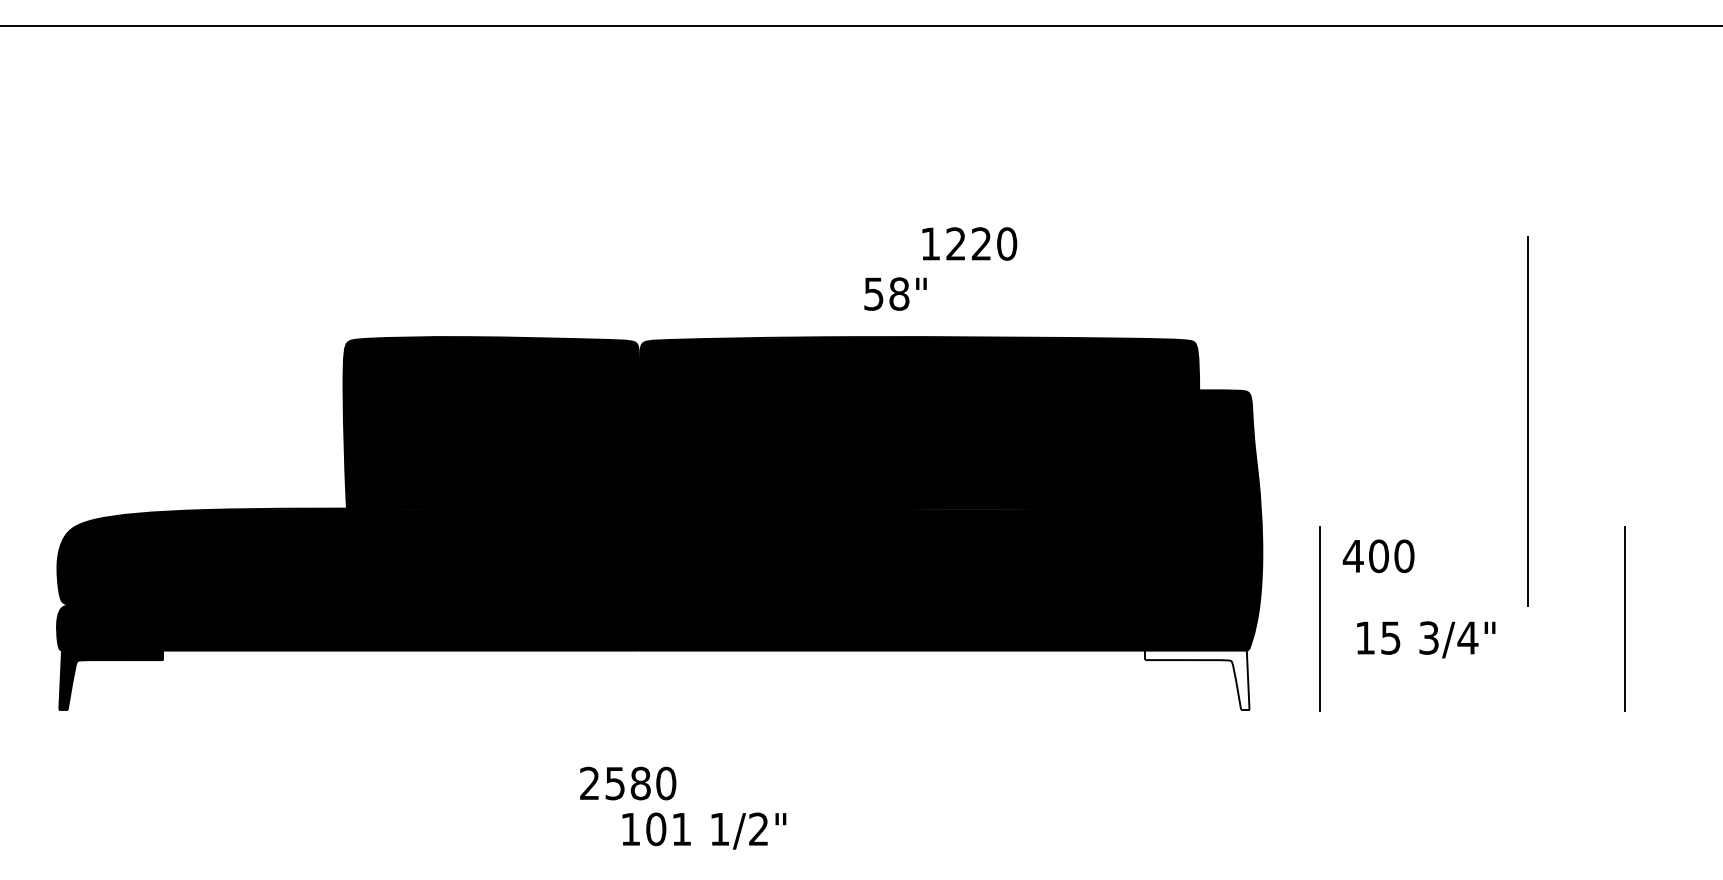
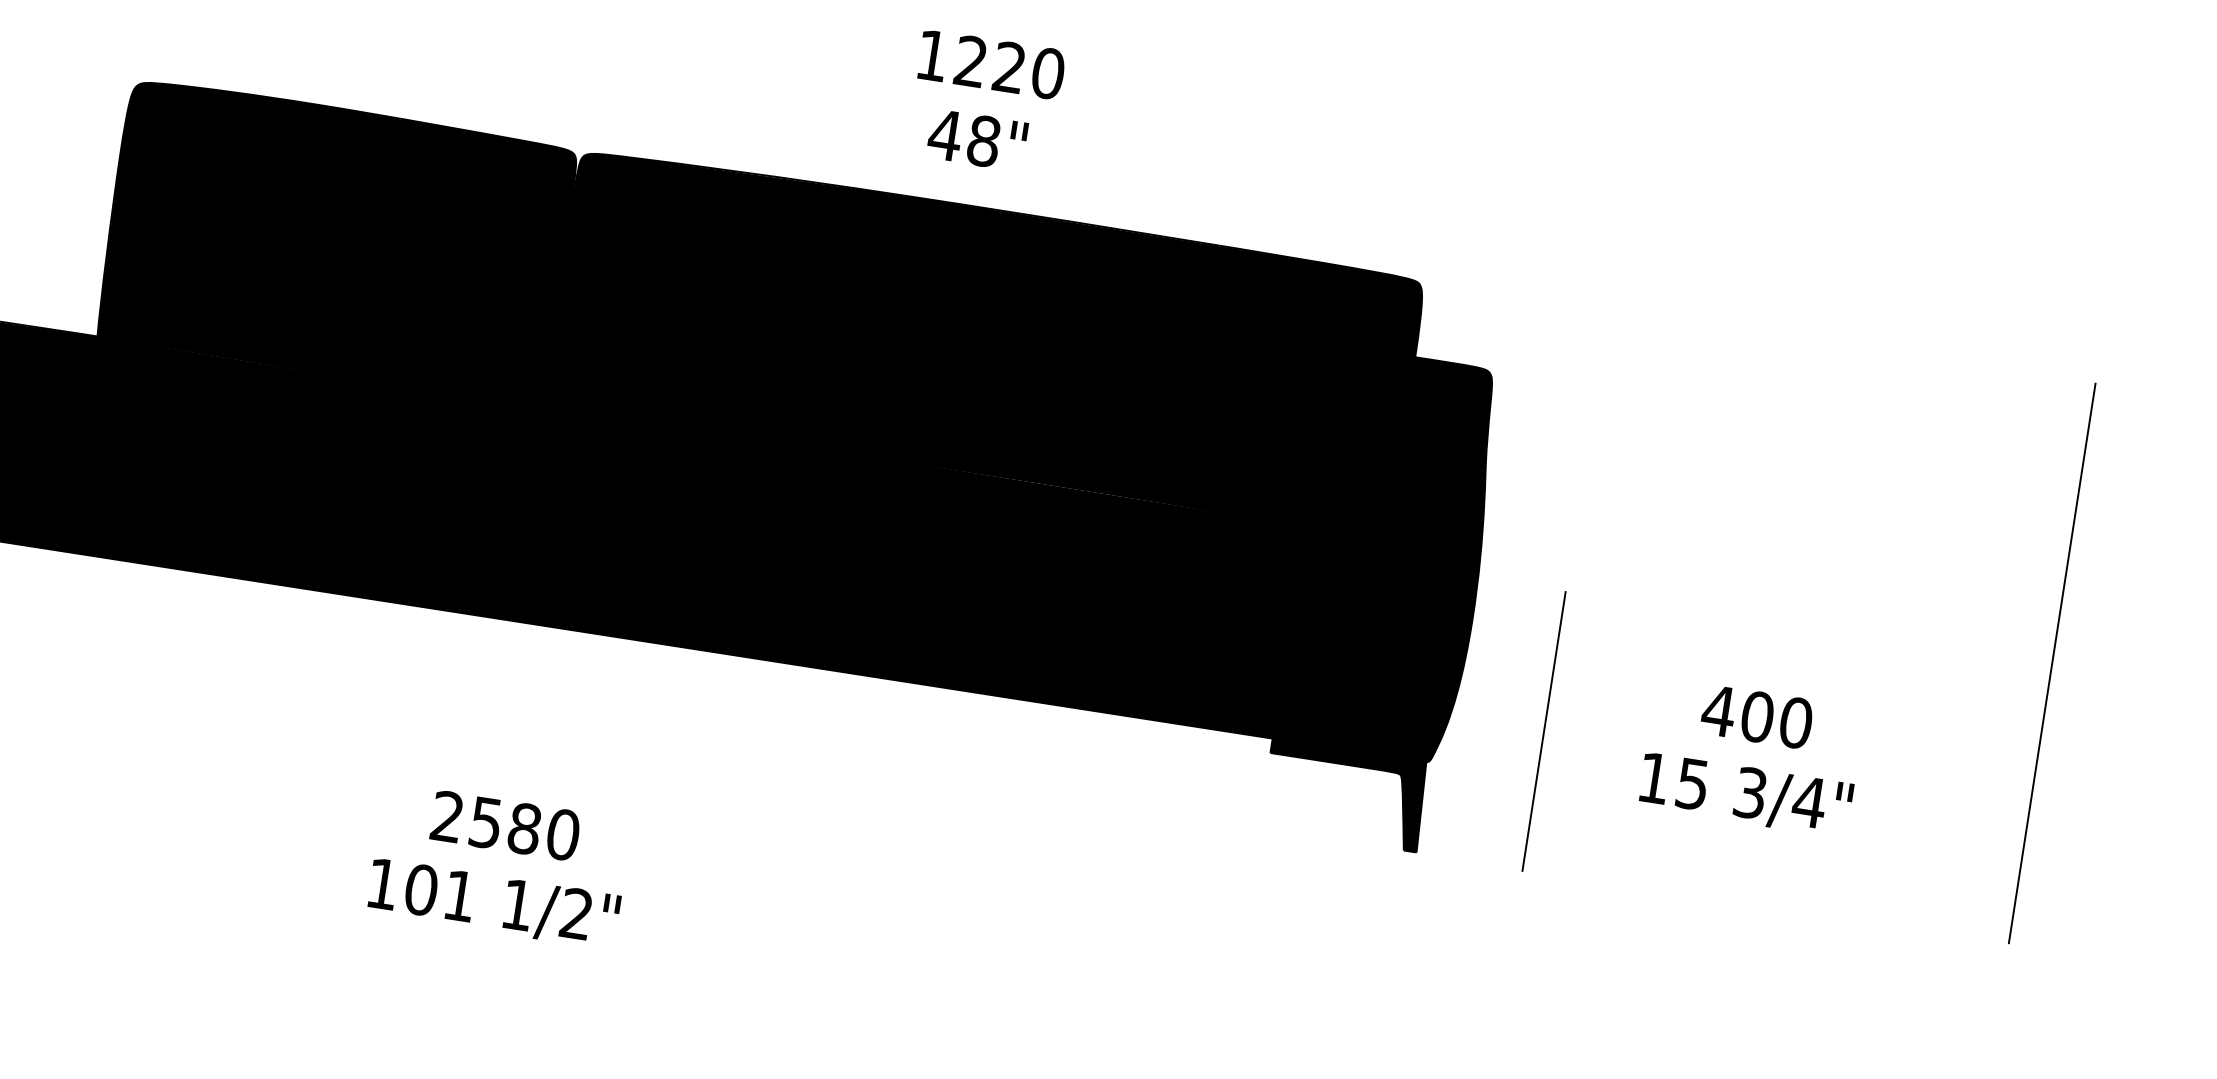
text: (969, 243) -> (991, 64), moved
text: (873, 293) -> (944, 134), 58" -> 48"
line: (1527, 421) -> (2051, 663), moved
text: (1378, 556) -> (1756, 717), moved
line: (1624, 618) -> (2005, 802), removed
text: (1426, 639) -> (1746, 794), moved
fill: (1197, 679) -> (1344, 794), added
text: (628, 783) -> (506, 825), moved
text: (704, 830) -> (494, 903), moved

